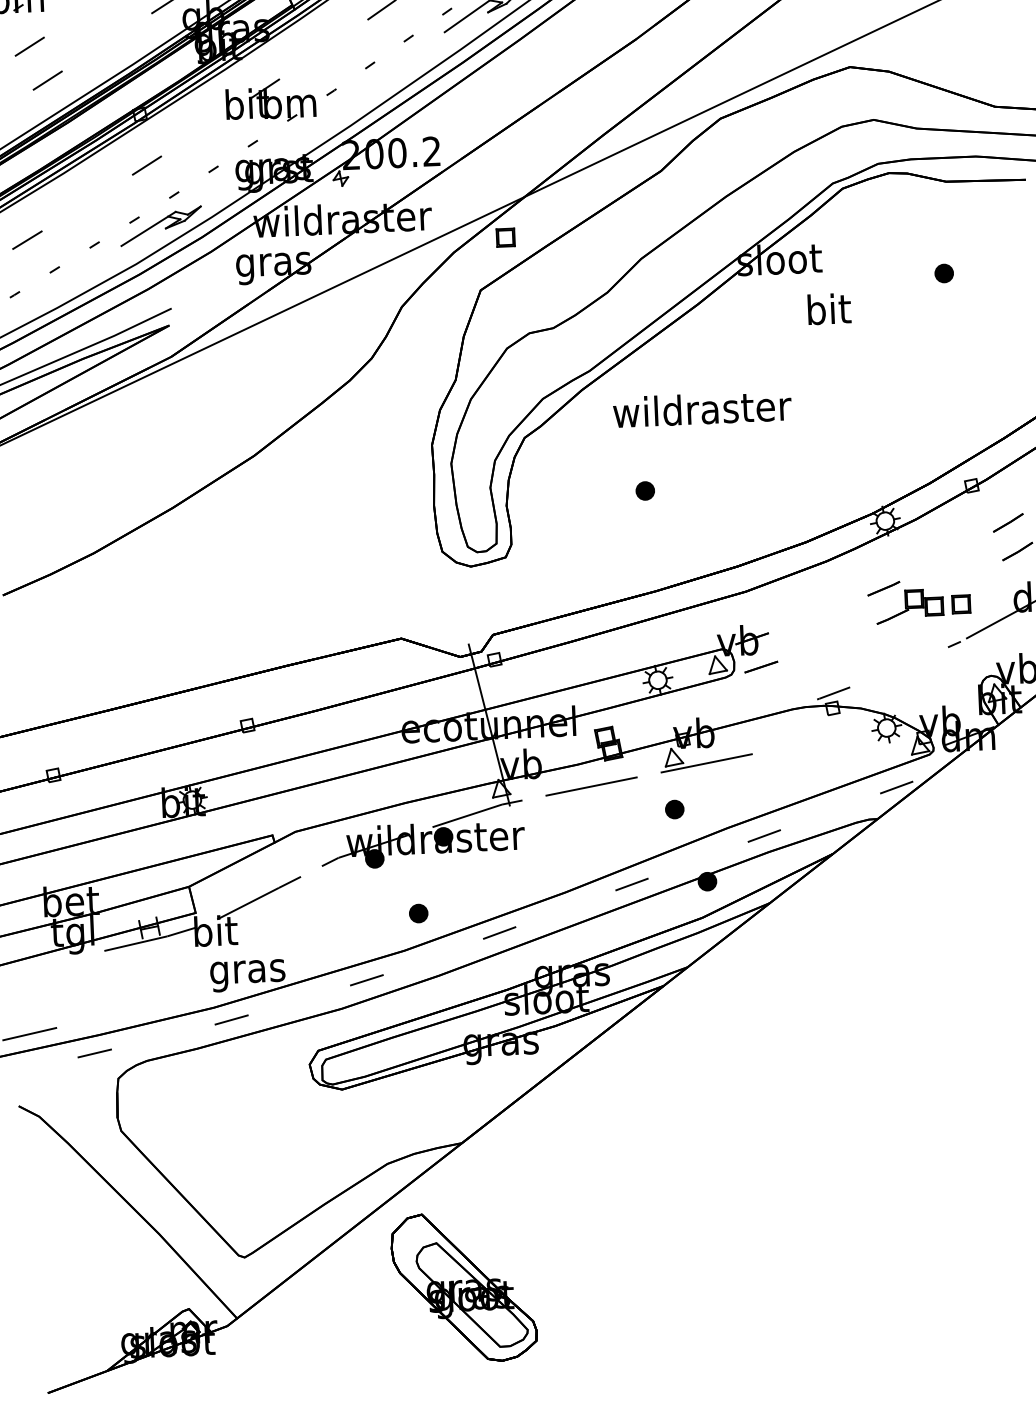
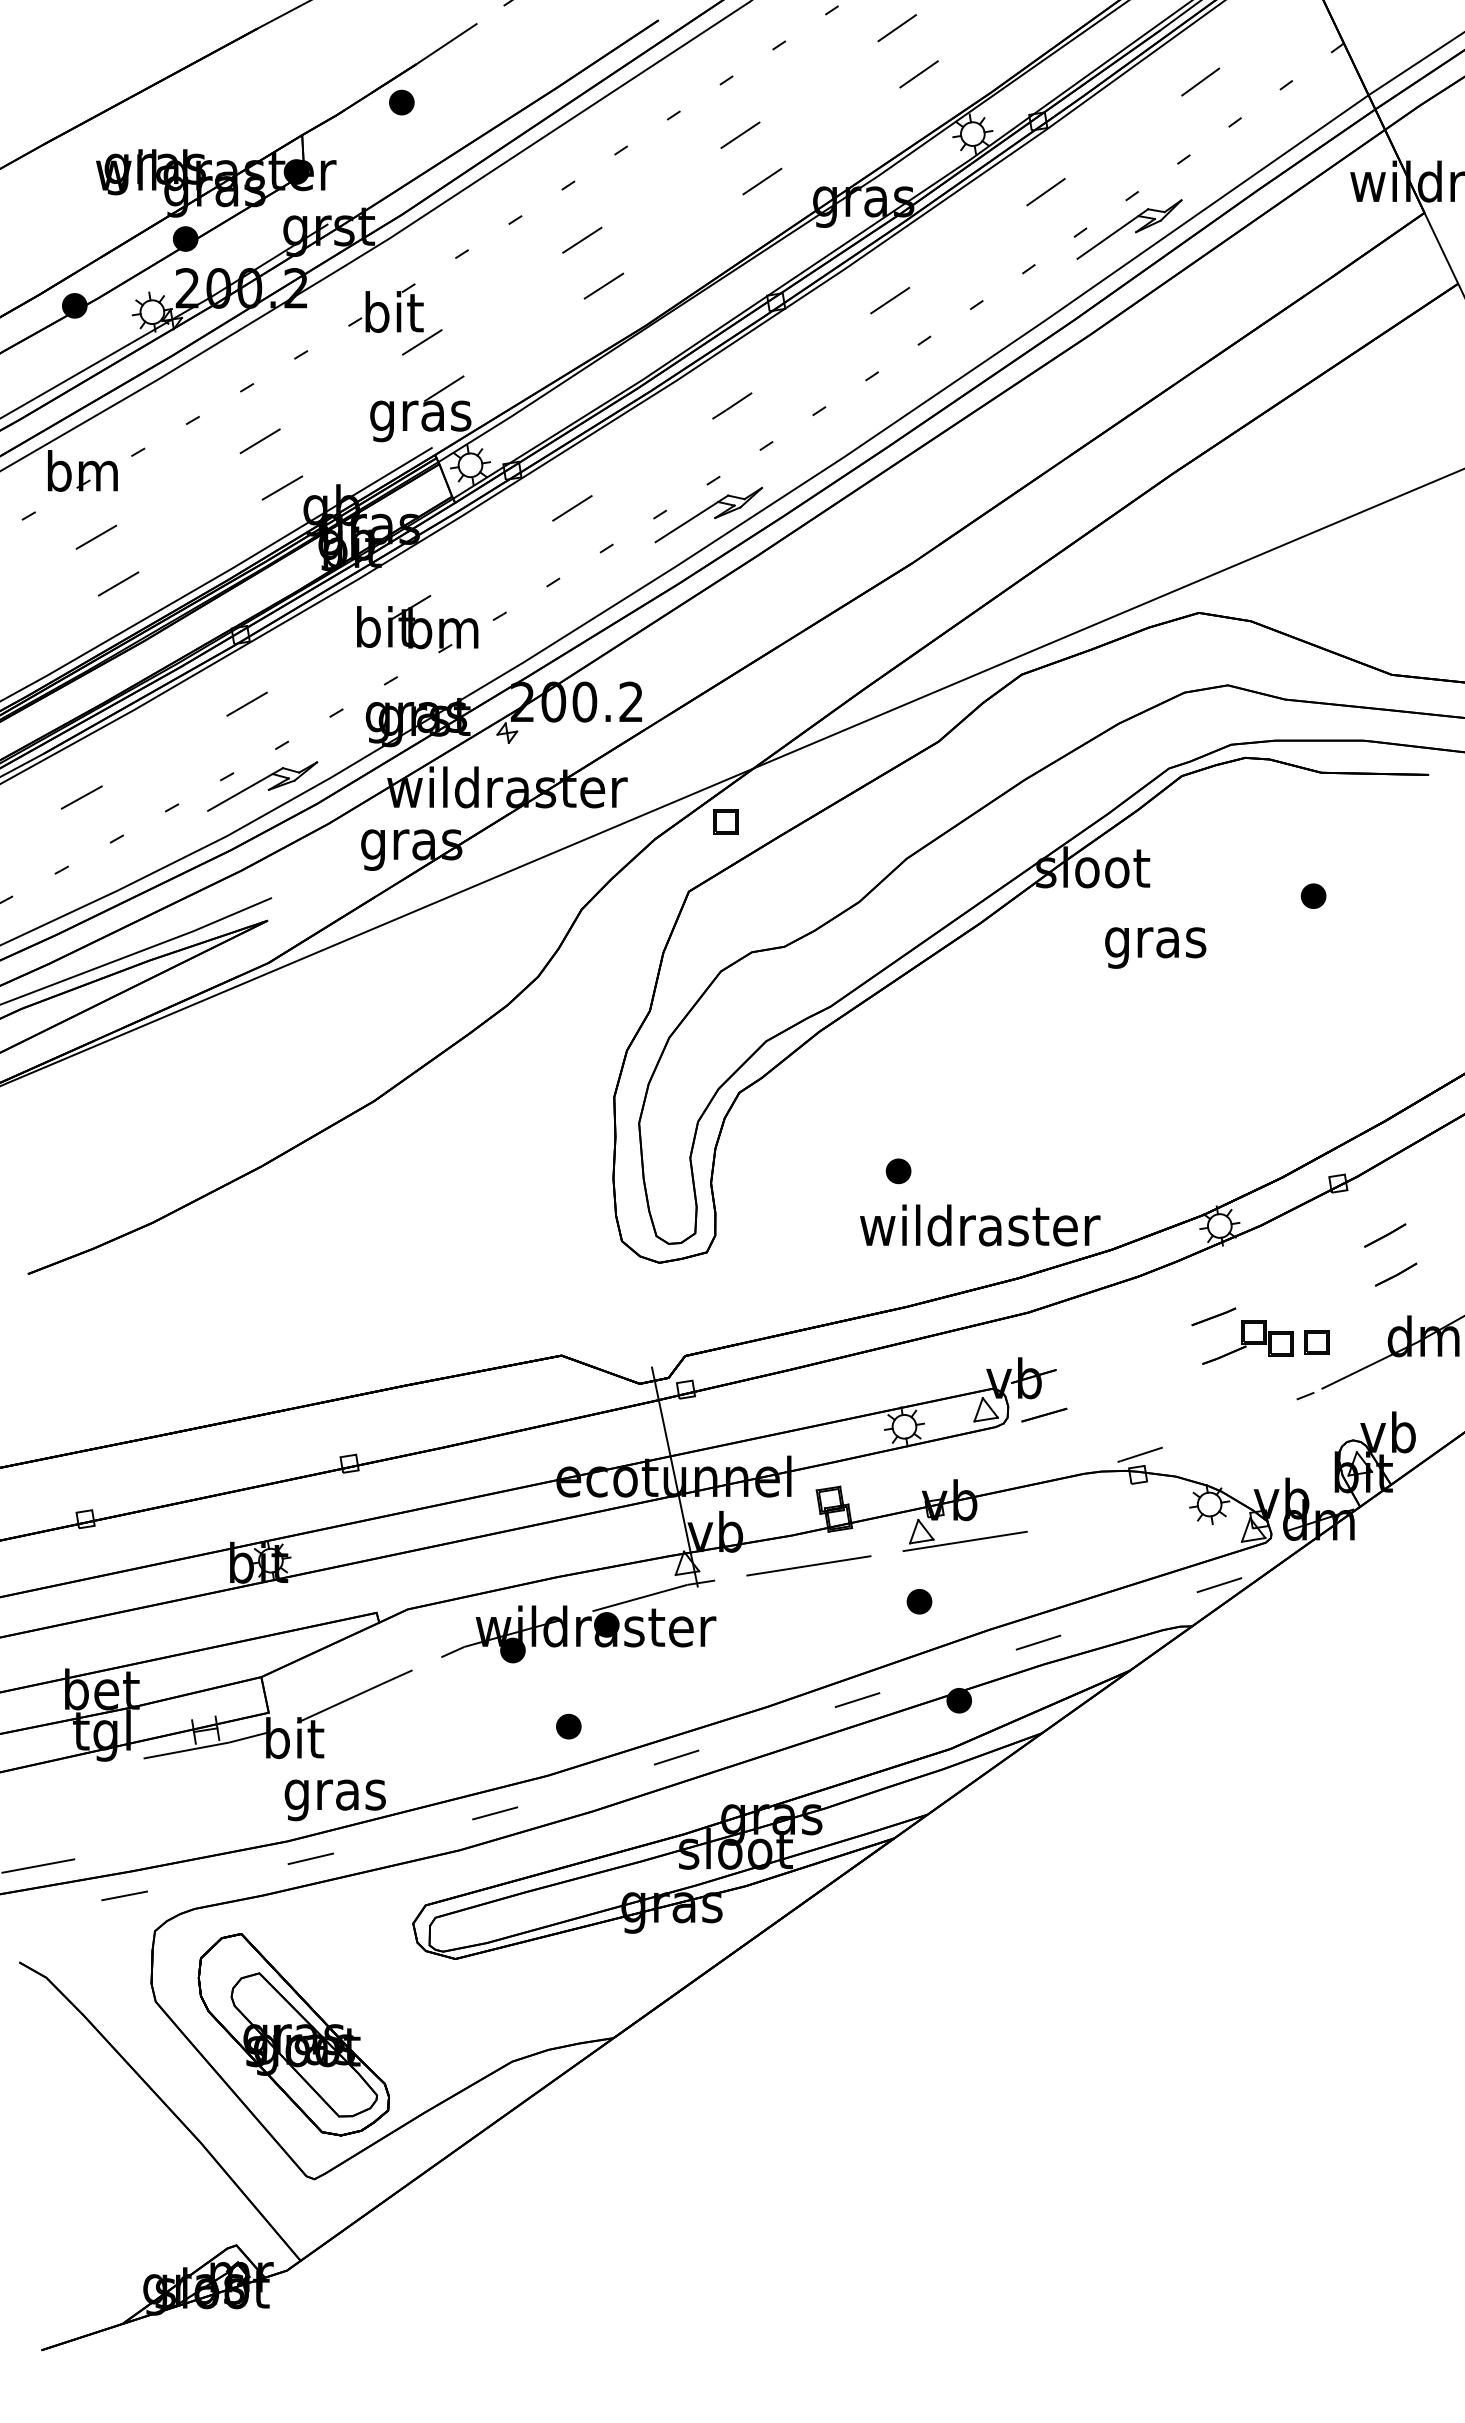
text: (828, 312) -> (1155, 942), bit -> gras
text: (702, 409) -> (980, 1225), moved
part: (463, 1287) -> (293, 2034), moved

